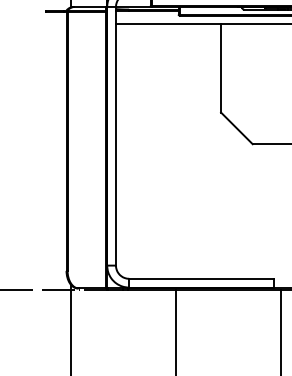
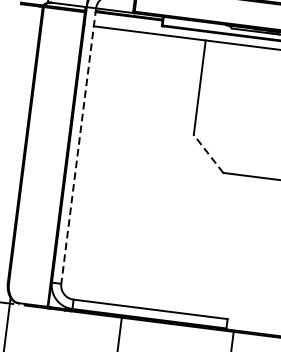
line: (236, 128) -> (208, 153), solid -> dashed
line: (116, 136) -> (79, 146), solid -> dashed

